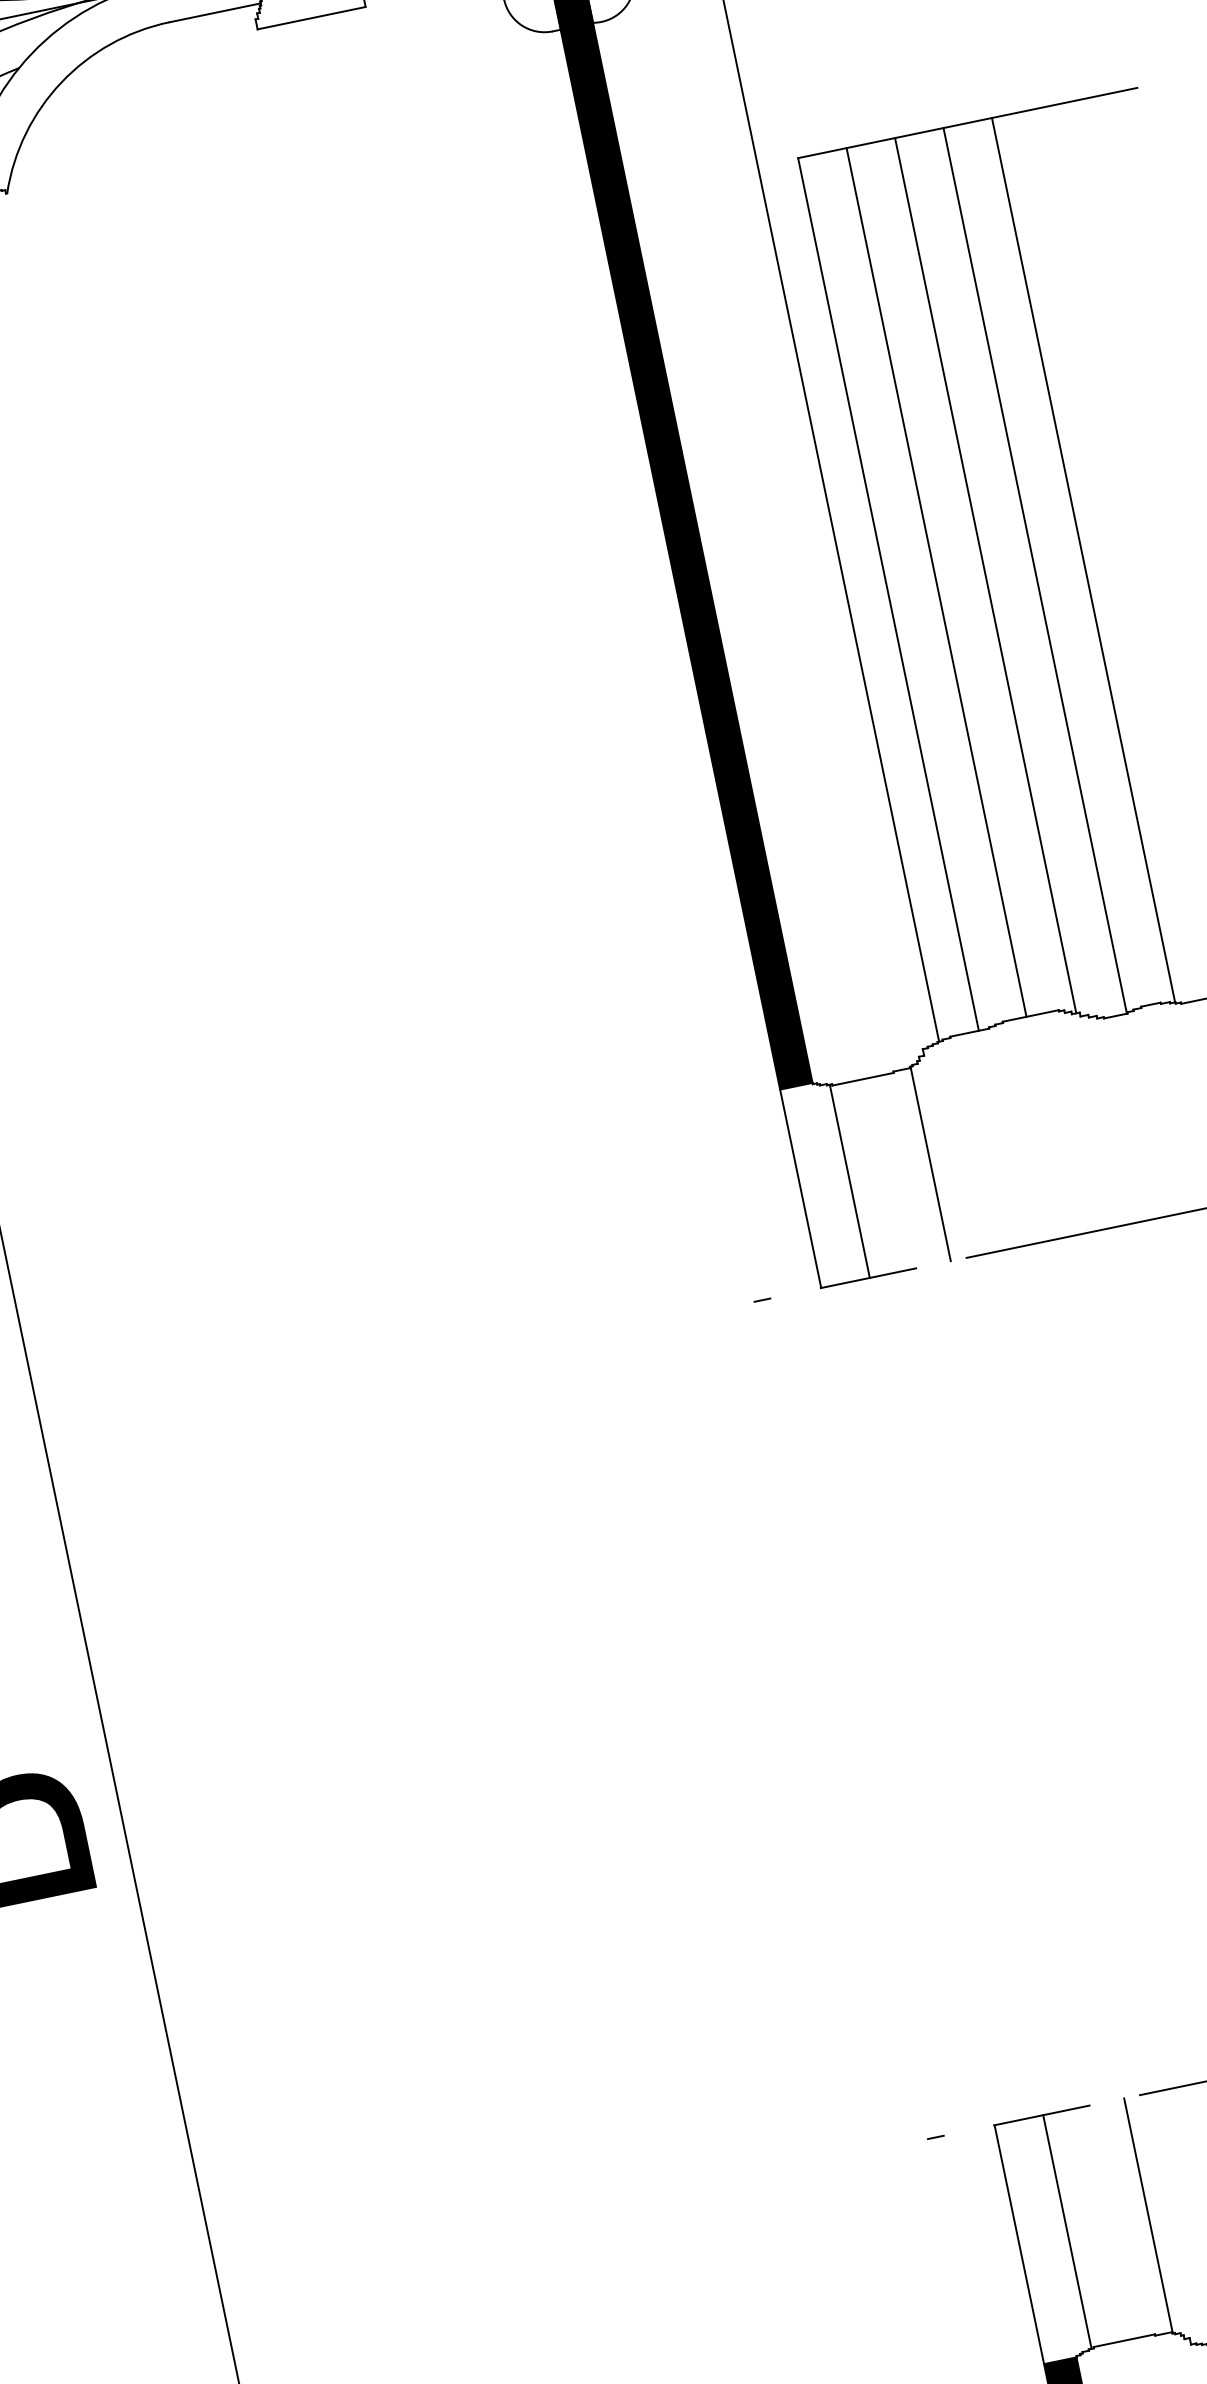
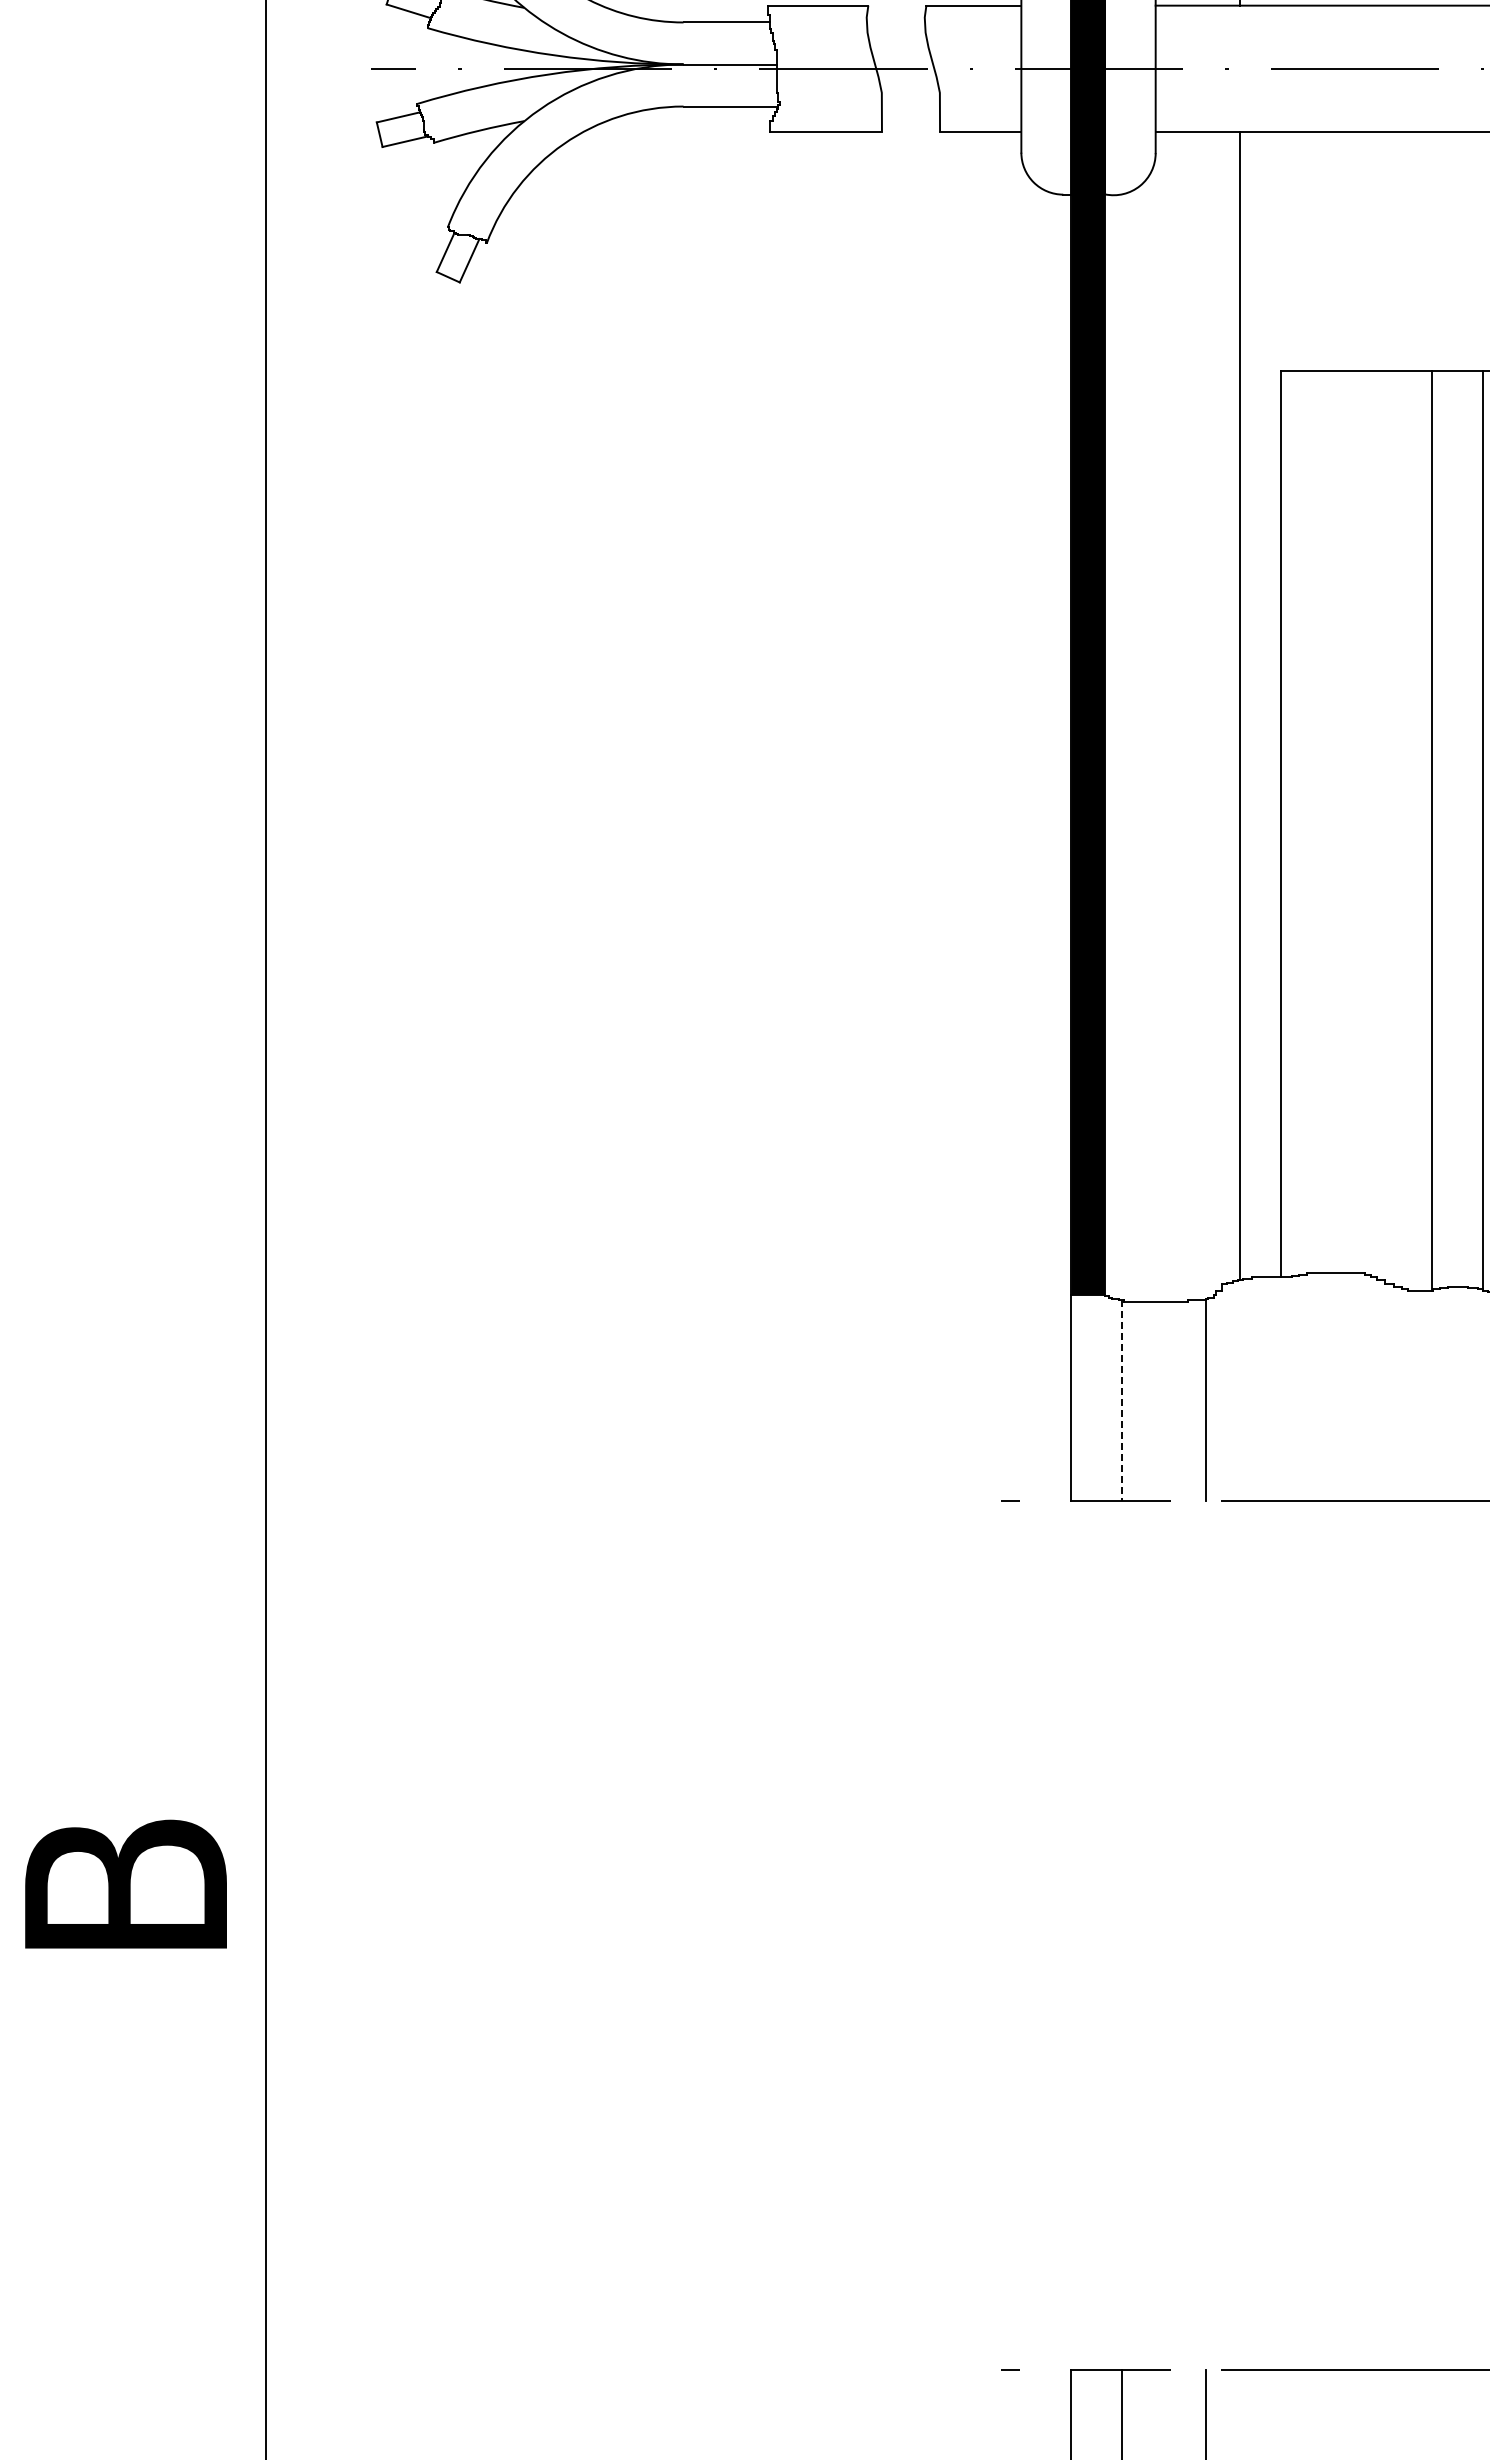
line: (985, 575) -> (1381, 825), removed
line: (936, 582) -> (1331, 822), removed
line: (849, 1182) -> (1121, 1401), solid -> dashed

